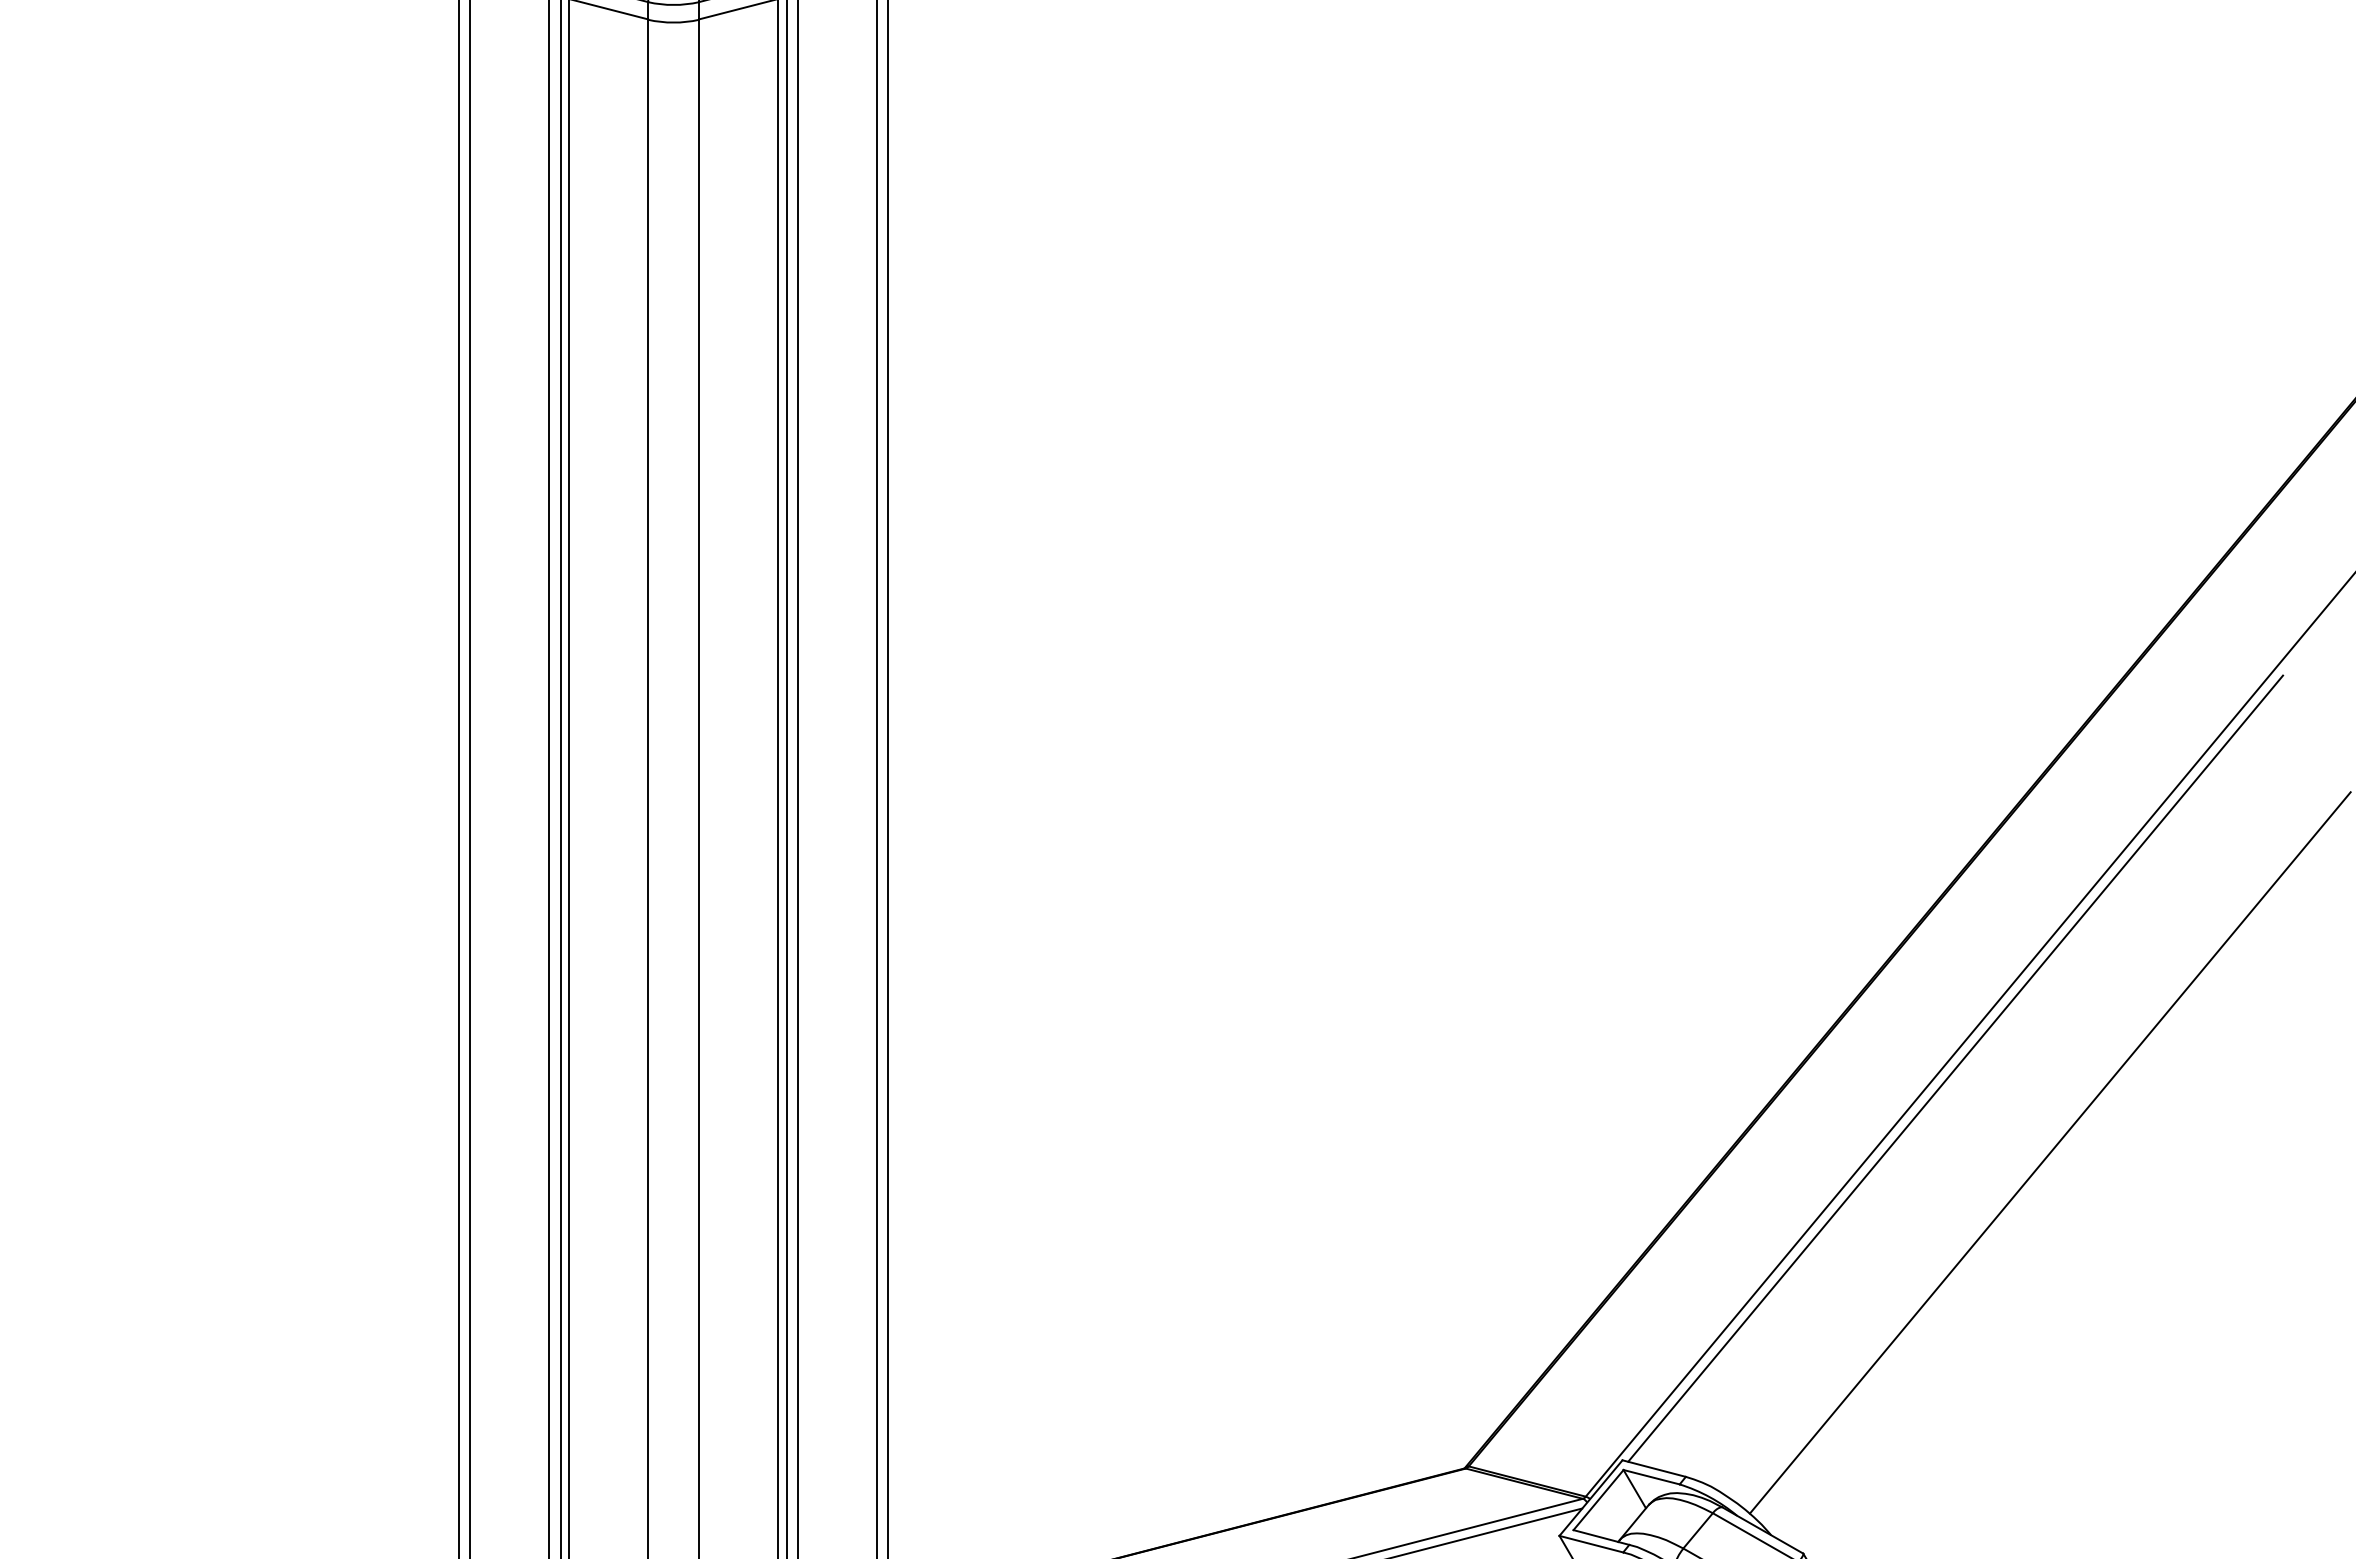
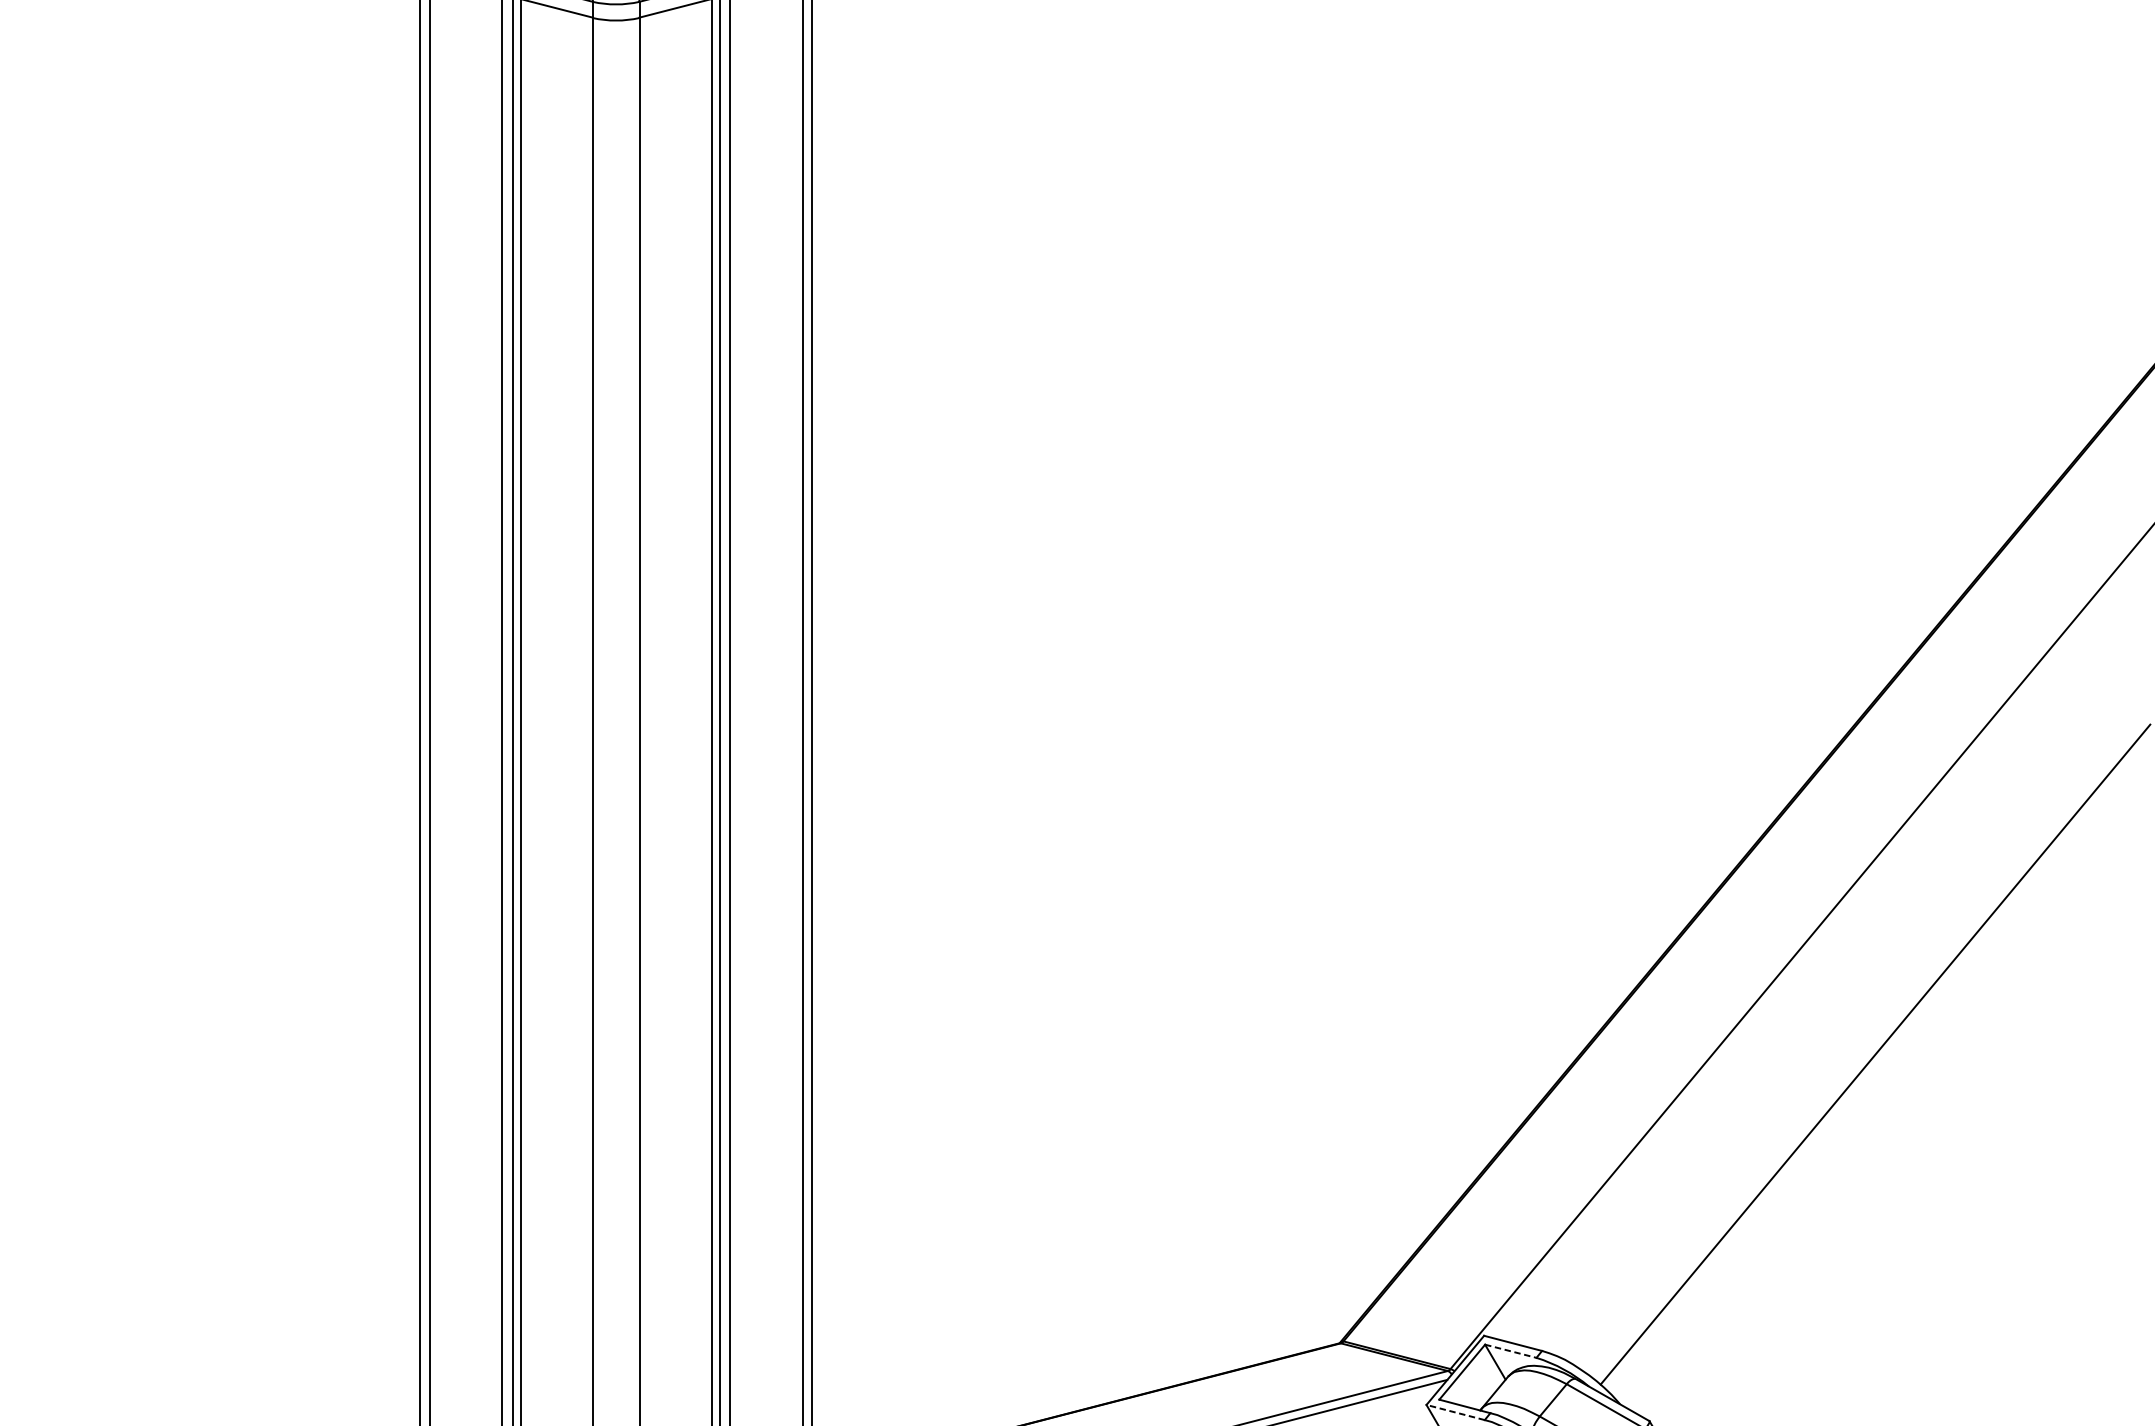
line: (1955, 1068) -> (1788, 977), removed
line: (1651, 1477) -> (1510, 1351), solid -> dashed
line: (1591, 1544) -> (1455, 1412), solid -> dashed

